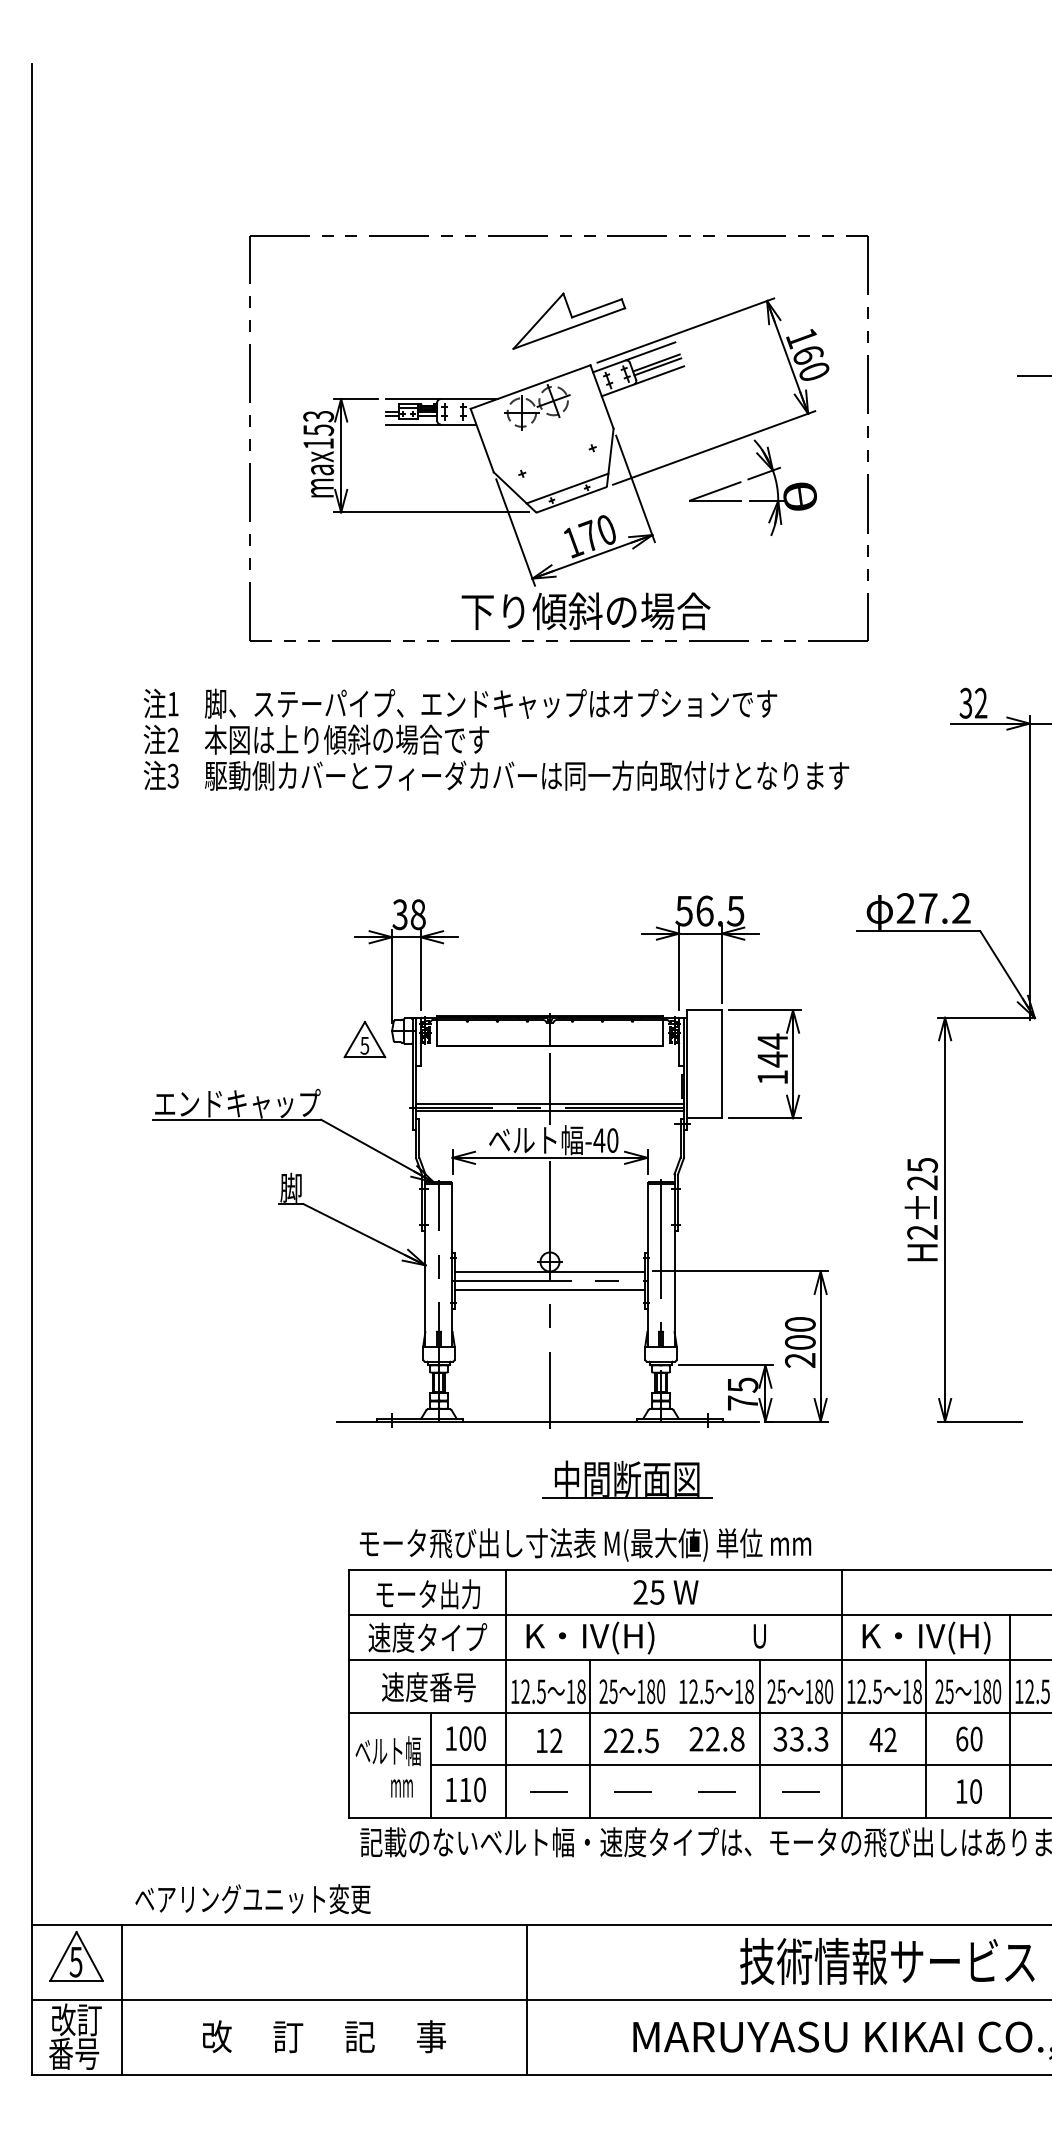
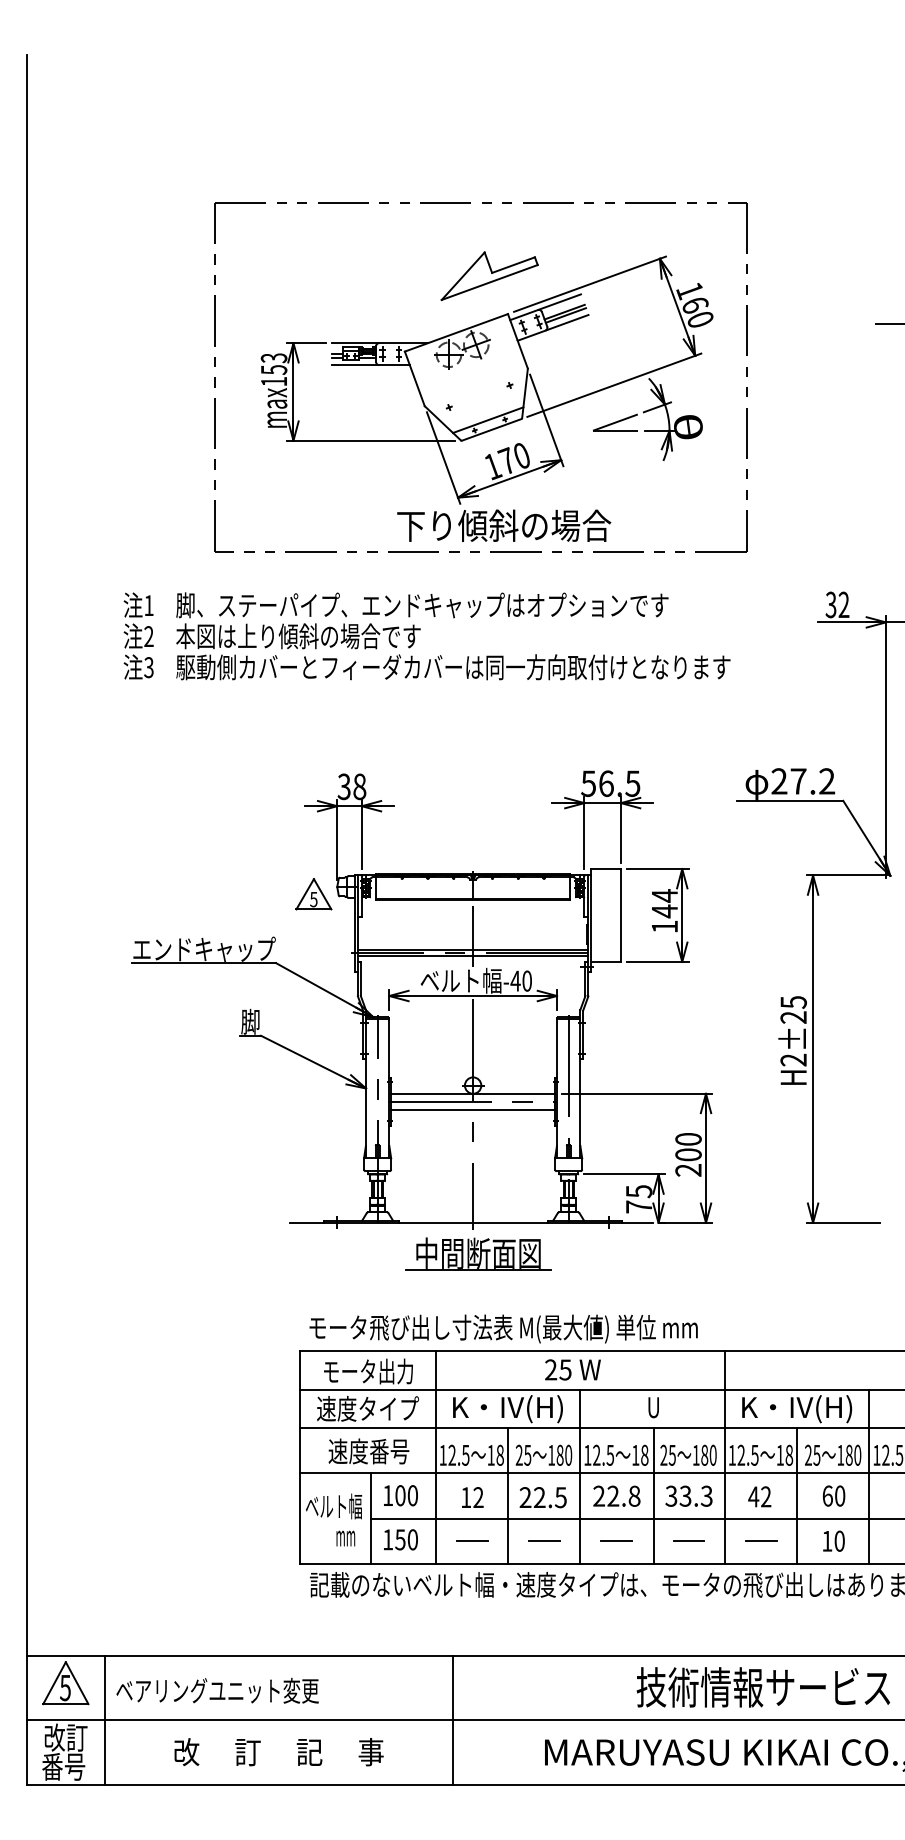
part: (627, 1479) -> (478, 1253), moved
line: (674, 1716) -> (580, 1476), added
text: (465, 1789) -> (400, 1539), 110 -> 150
line: (885, 1791) -> (761, 1541), added
text: (252, 1898) -> (217, 1690), moved

